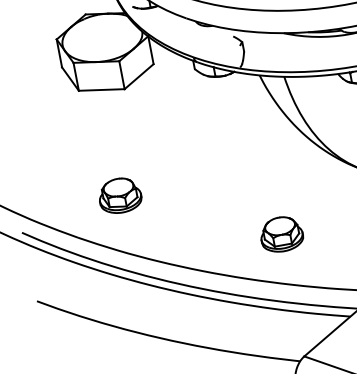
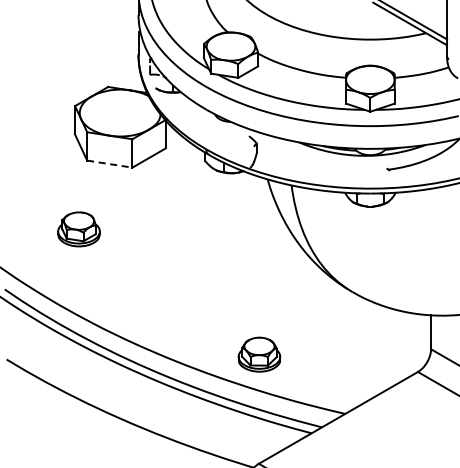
line: (101, 90) -> (109, 164), solid -> dashed
part: (119, 195) -> (78, 229), moved
part: (281, 234) -> (259, 354), moved

